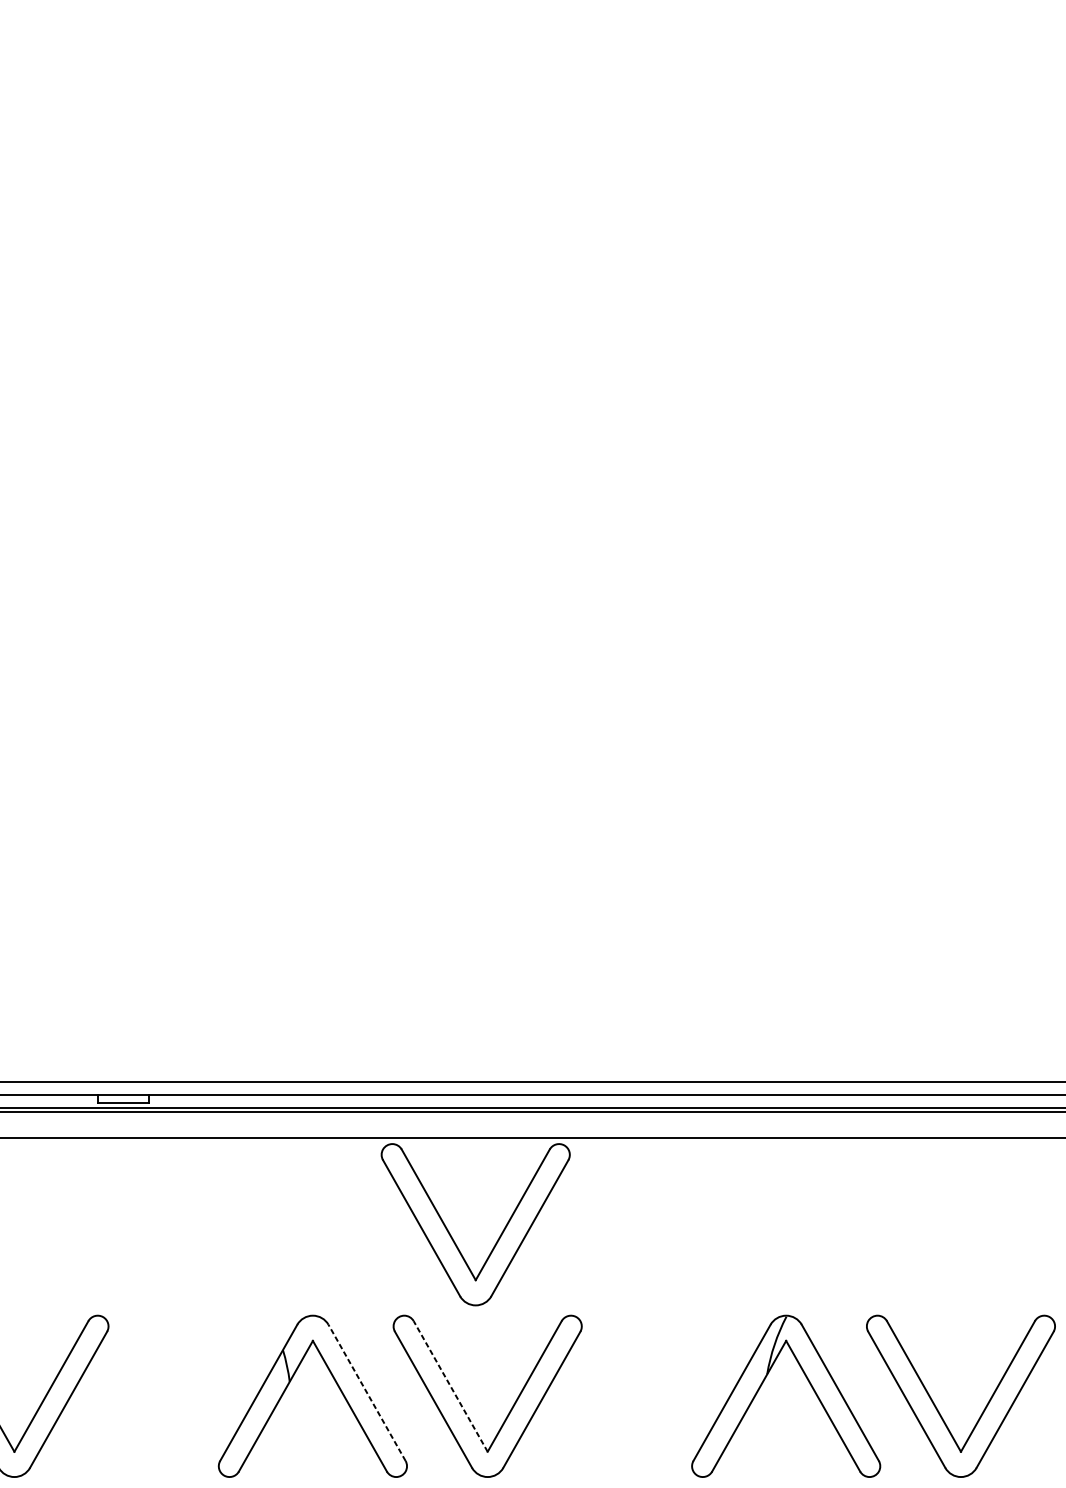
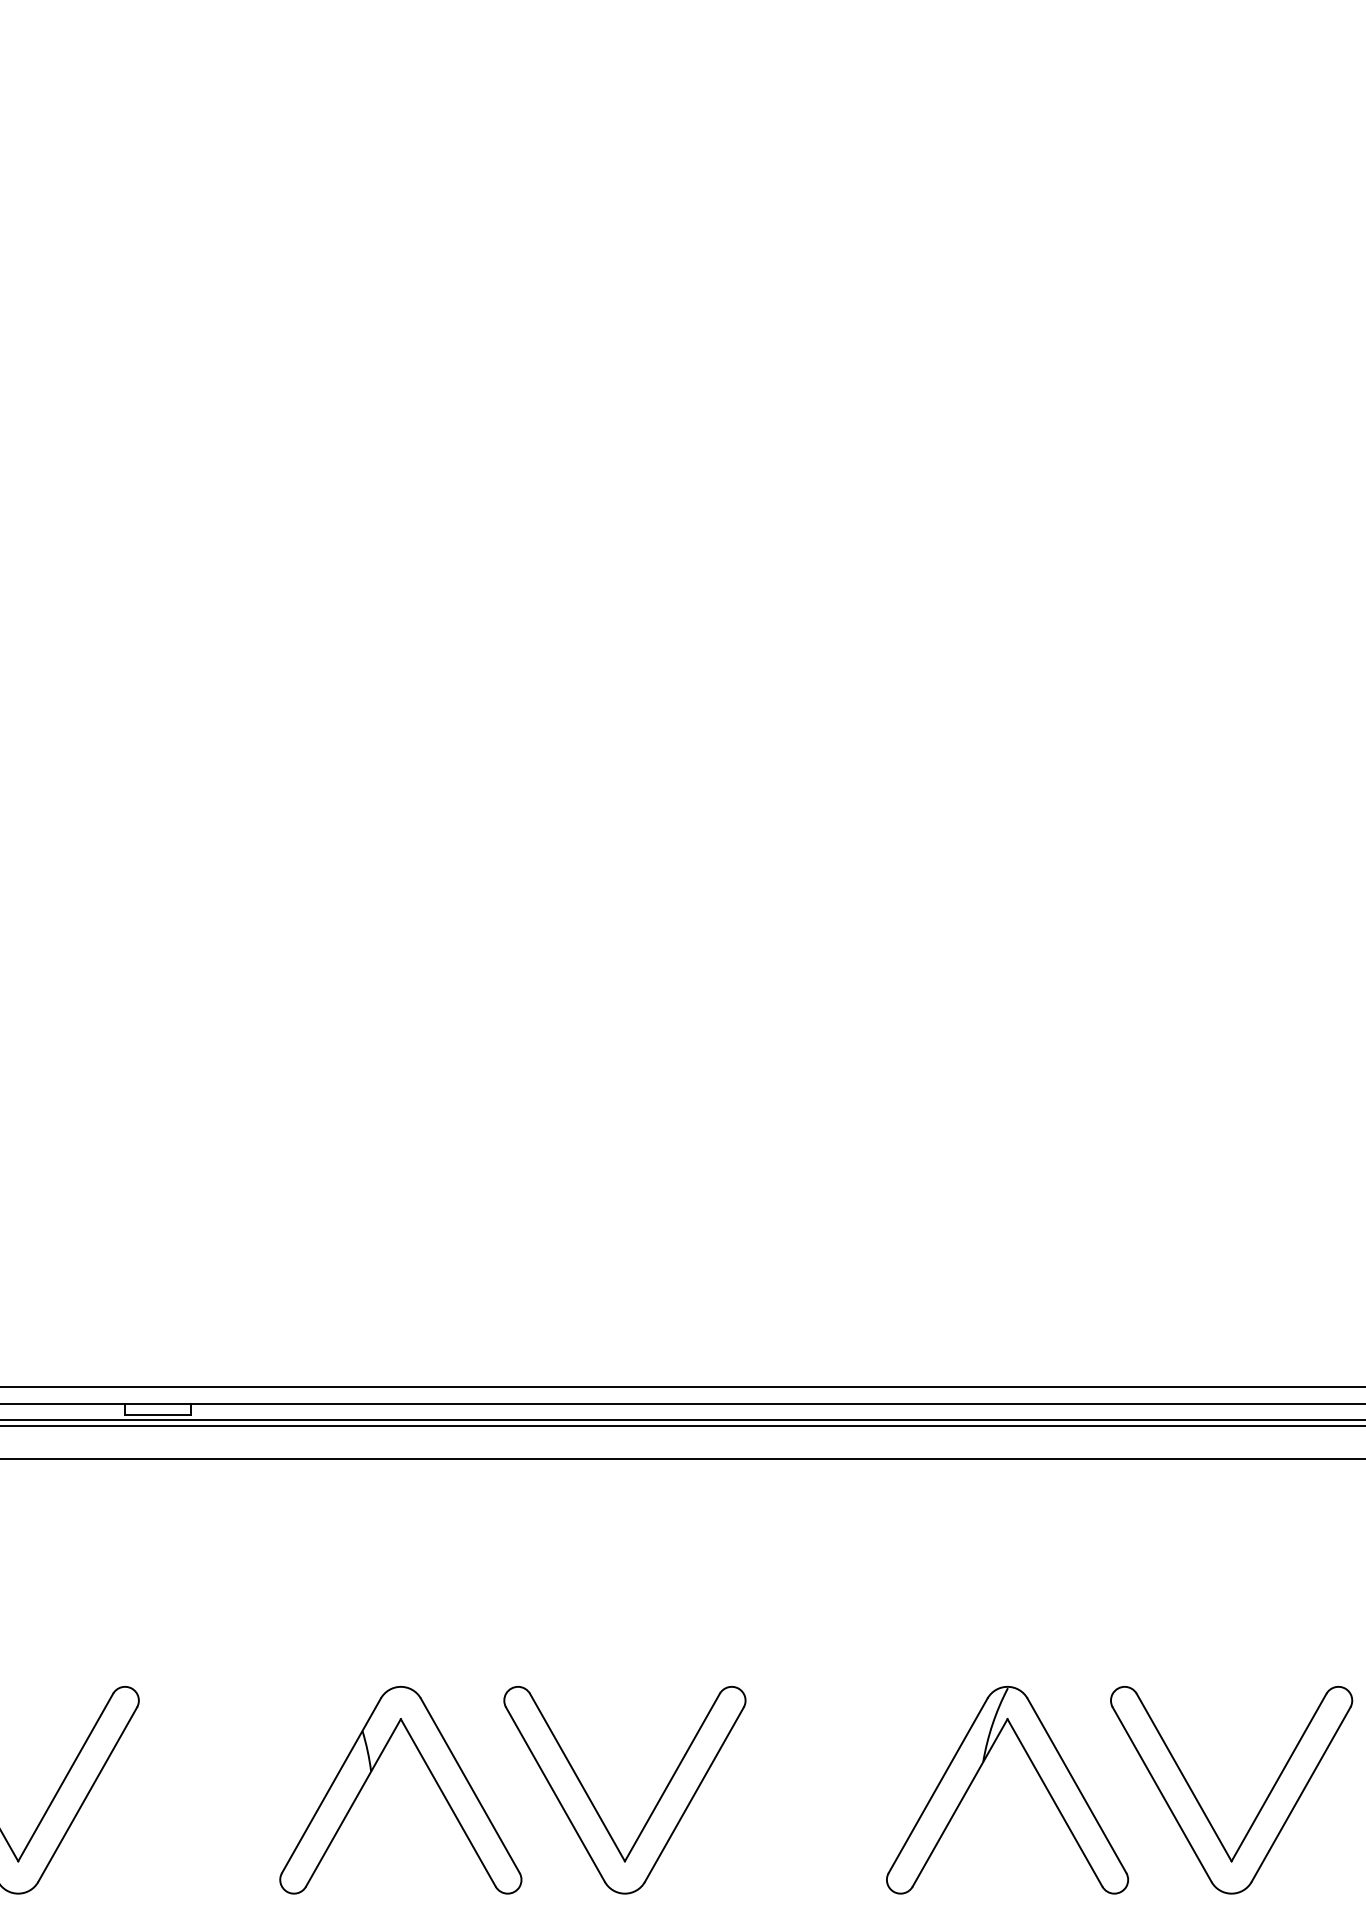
part: (452, 1236) -> (579, 1585), removed
line: (450, 1386) -> (577, 1777), dashed -> solid
line: (367, 1392) -> (470, 1785), dashed -> solid

